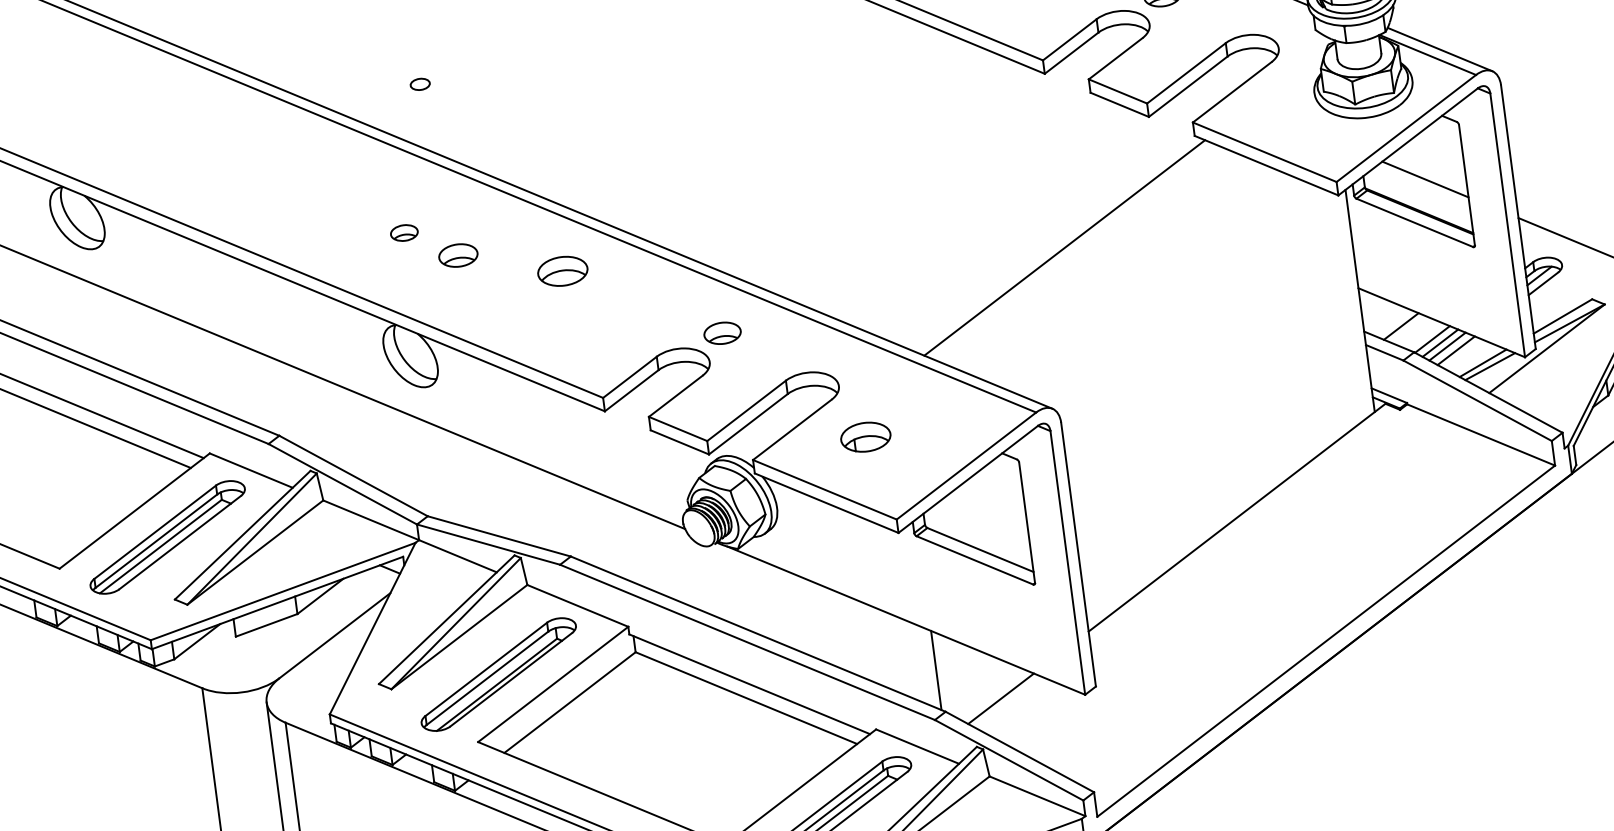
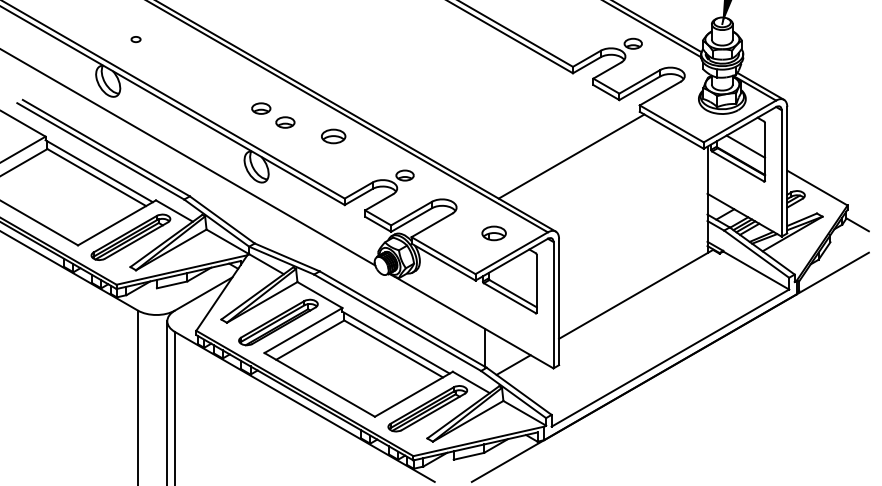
part: (419, 84) -> (135, 39), moved
part: (404, 232) -> (261, 108), size x1.43
part: (864, 437) -> (493, 233), moved

